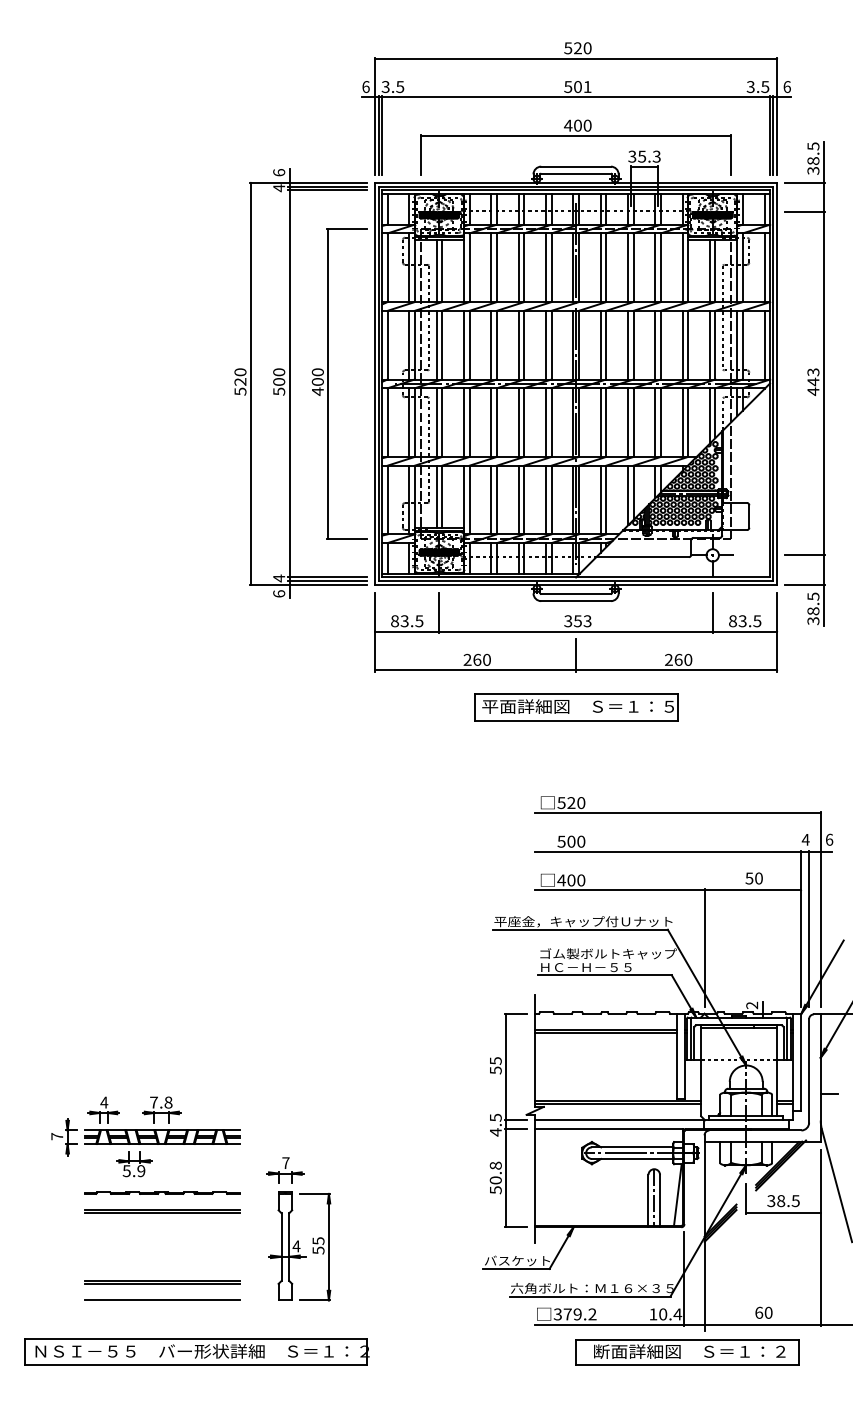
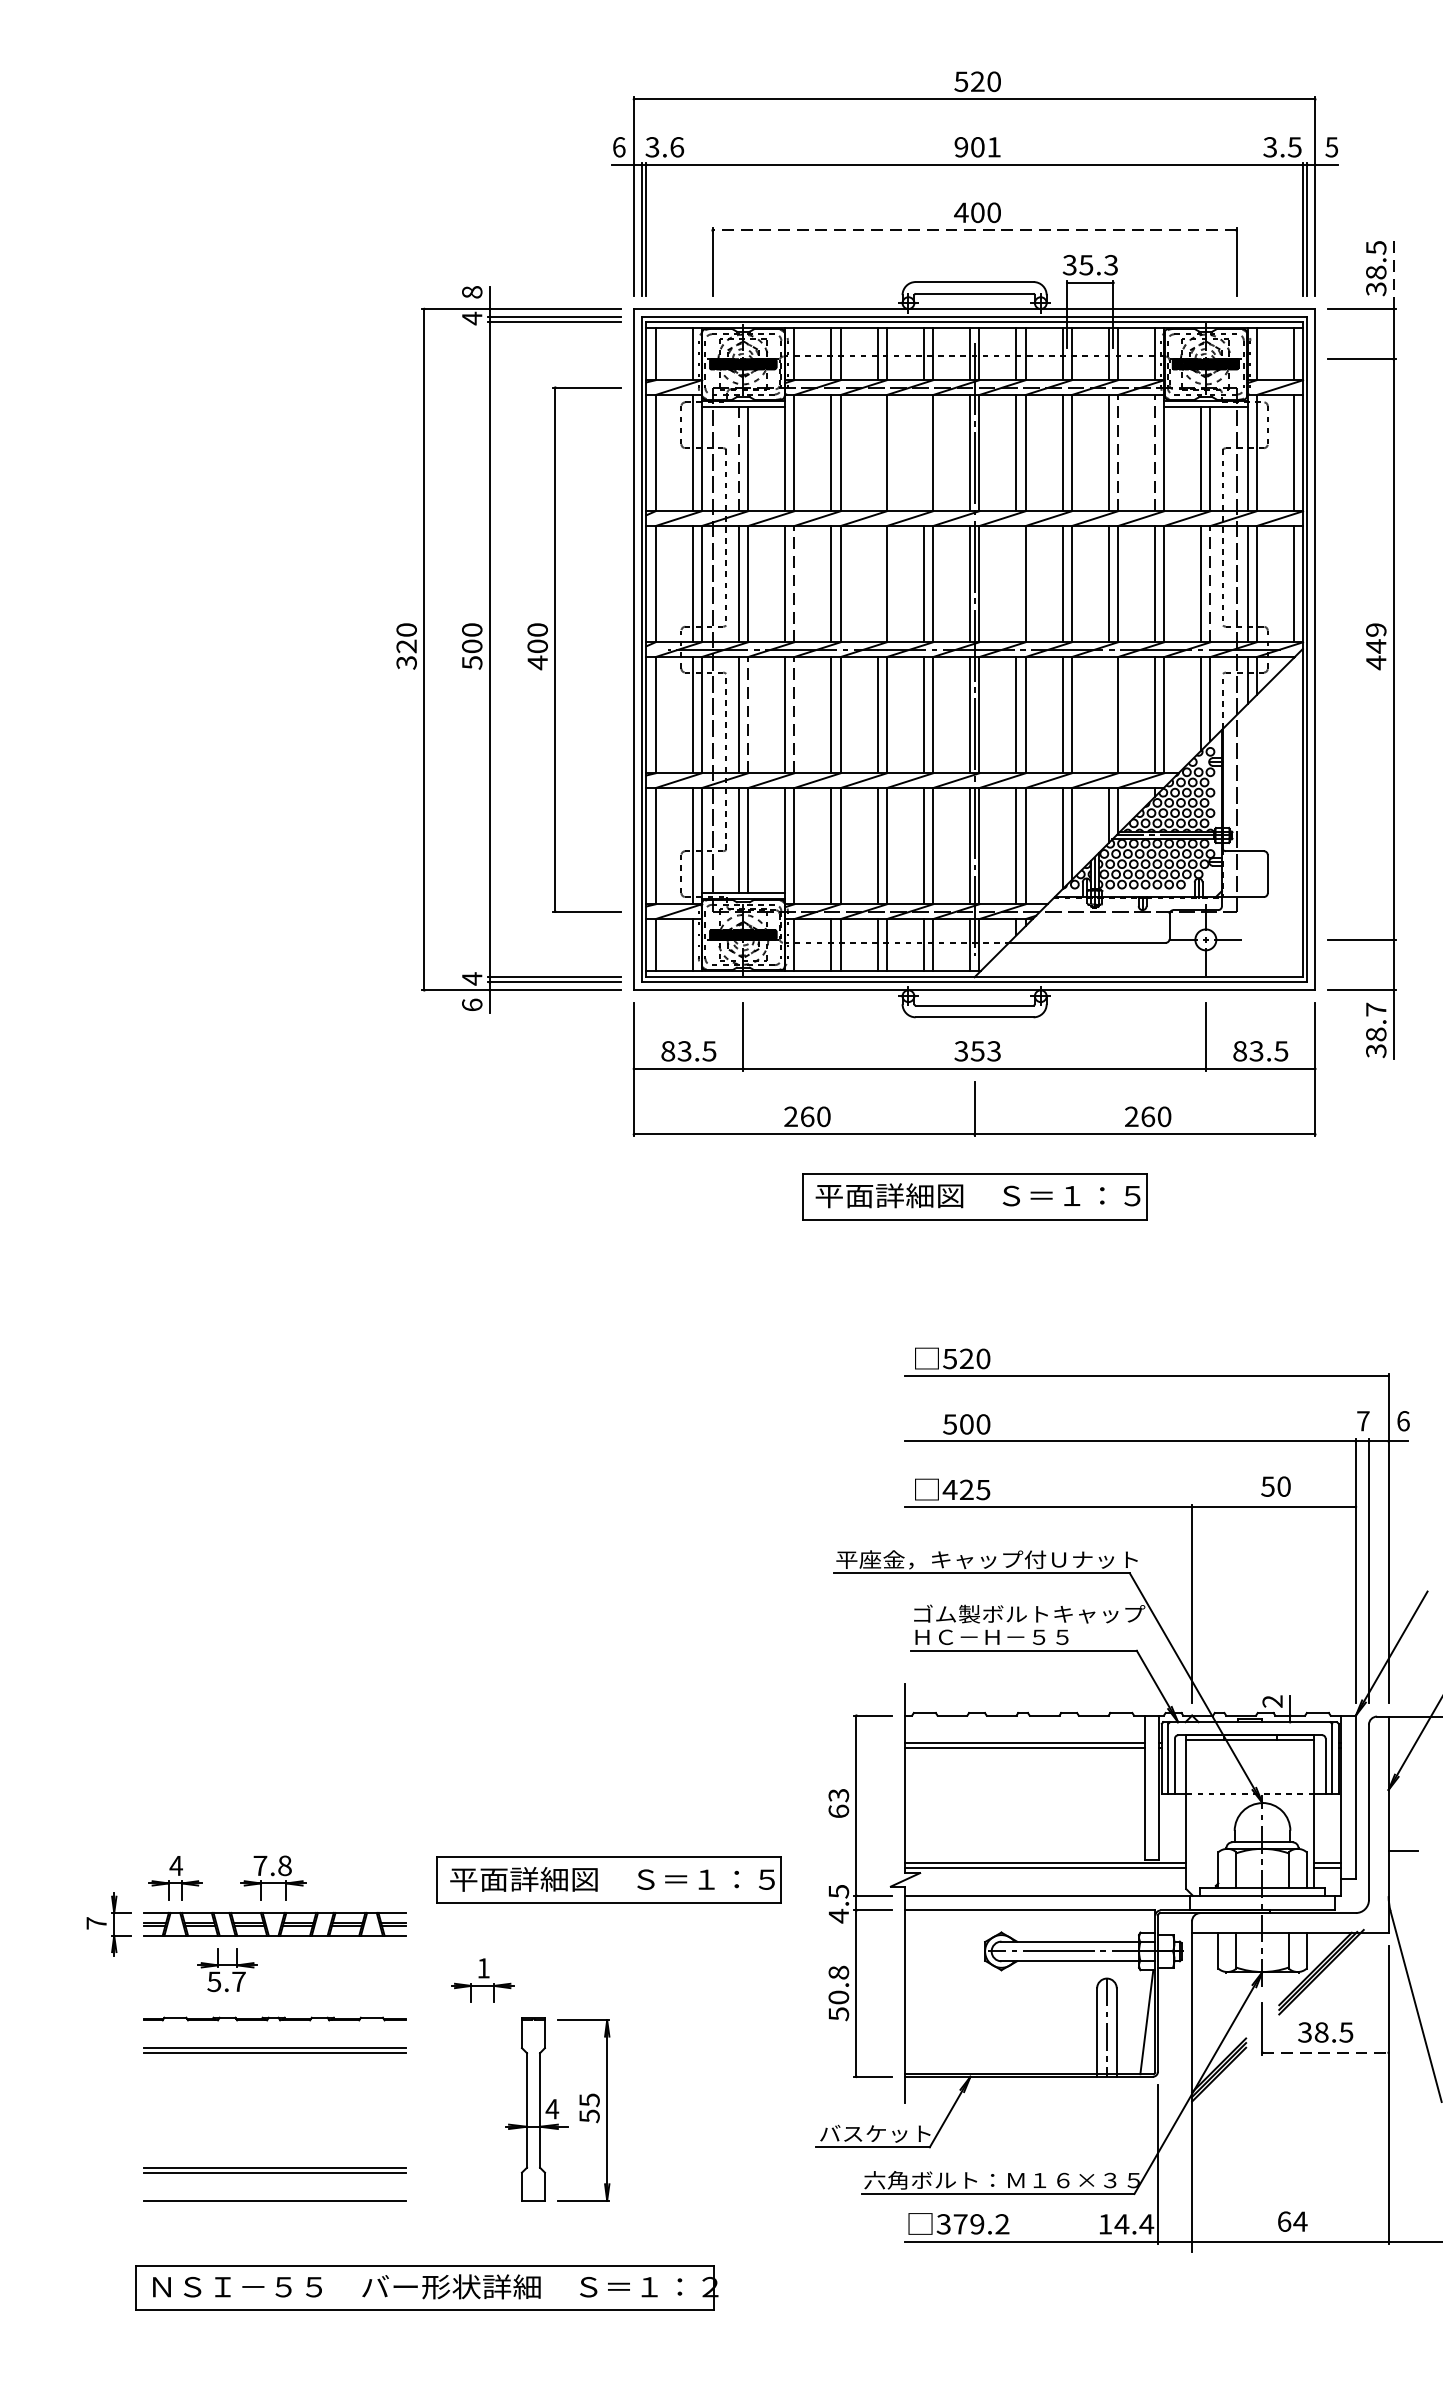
text: (400, 86) -> (677, 146), 3.5 -> 3.6
text: (568, 86) -> (961, 146), 501 -> 901
text: (786, 86) -> (1330, 146), 6 -> 5
line: (576, 136) -> (975, 231), solid -> dashed
line: (823, 161) -> (1393, 273), solid -> dashed
text: (279, 172) -> (472, 291), 6 -> 8
line: (518, 267) -> (877, 452), removed
line: (546, 267) -> (924, 452), removed
line: (660, 267) -> (1117, 452), solid -> dashed
line: (682, 267) -> (1154, 452), solid -> dashed
line: (436, 271) -> (738, 459), solid -> dashed
line: (469, 344) -> (794, 583), solid -> dashed
line: (518, 344) -> (877, 583), removed
line: (600, 344) -> (1015, 583), removed
line: (715, 344) -> (1210, 583), solid -> dashed
text: (813, 372) -> (1376, 630), 443 -> 449
text: (239, 391) -> (405, 662), 520 -> 320
line: (442, 422) -> (748, 714), solid -> dashed
line: (469, 422) -> (794, 714), solid -> dashed
line: (655, 422) -> (1109, 714), removed
text: (813, 596) -> (1376, 1009), 38.5 -> 38.7
text: (805, 839) -> (1362, 1420), 4 -> 7
text: (576, 880) -> (975, 1490), 400 -> 425
text: (495, 1065) -> (838, 1803), 55 -> 63
part: (360, 1111) -> (609, 1880), added
text: (285, 1162) -> (482, 1967), 7 -> 1
text: (141, 1171) -> (239, 1982), 5.9 -> 5.7
line: (783, 1213) -> (1325, 2053), solid -> dashed
part: (299, 1246) -> (557, 2109), moved
text: (768, 1312) -> (1300, 2221), 60 -> 64
text: (662, 1314) -> (1120, 2224), 10.4 -> 14.4
part: (196, 1351) -> (425, 2287), moved
part: (687, 1352) -> (1163, 2288), removed

